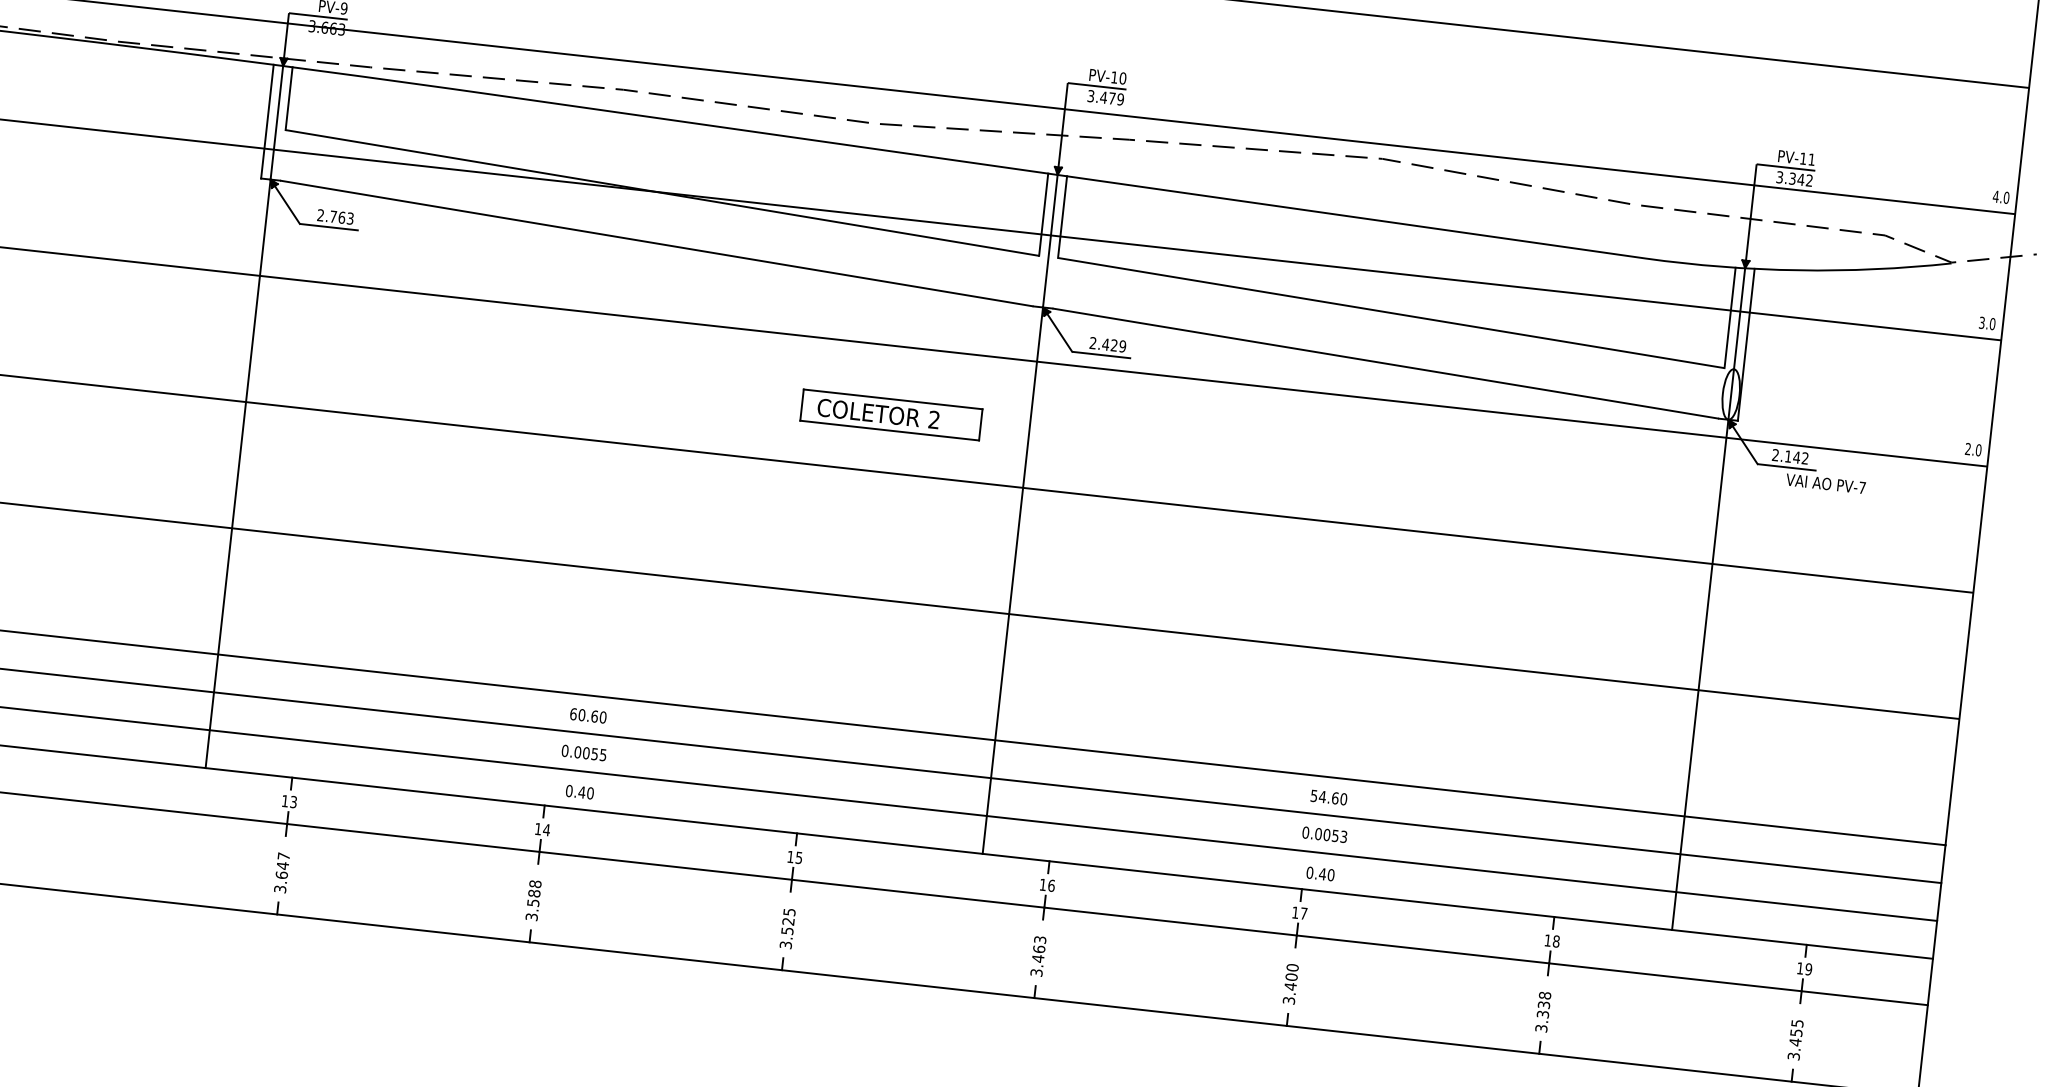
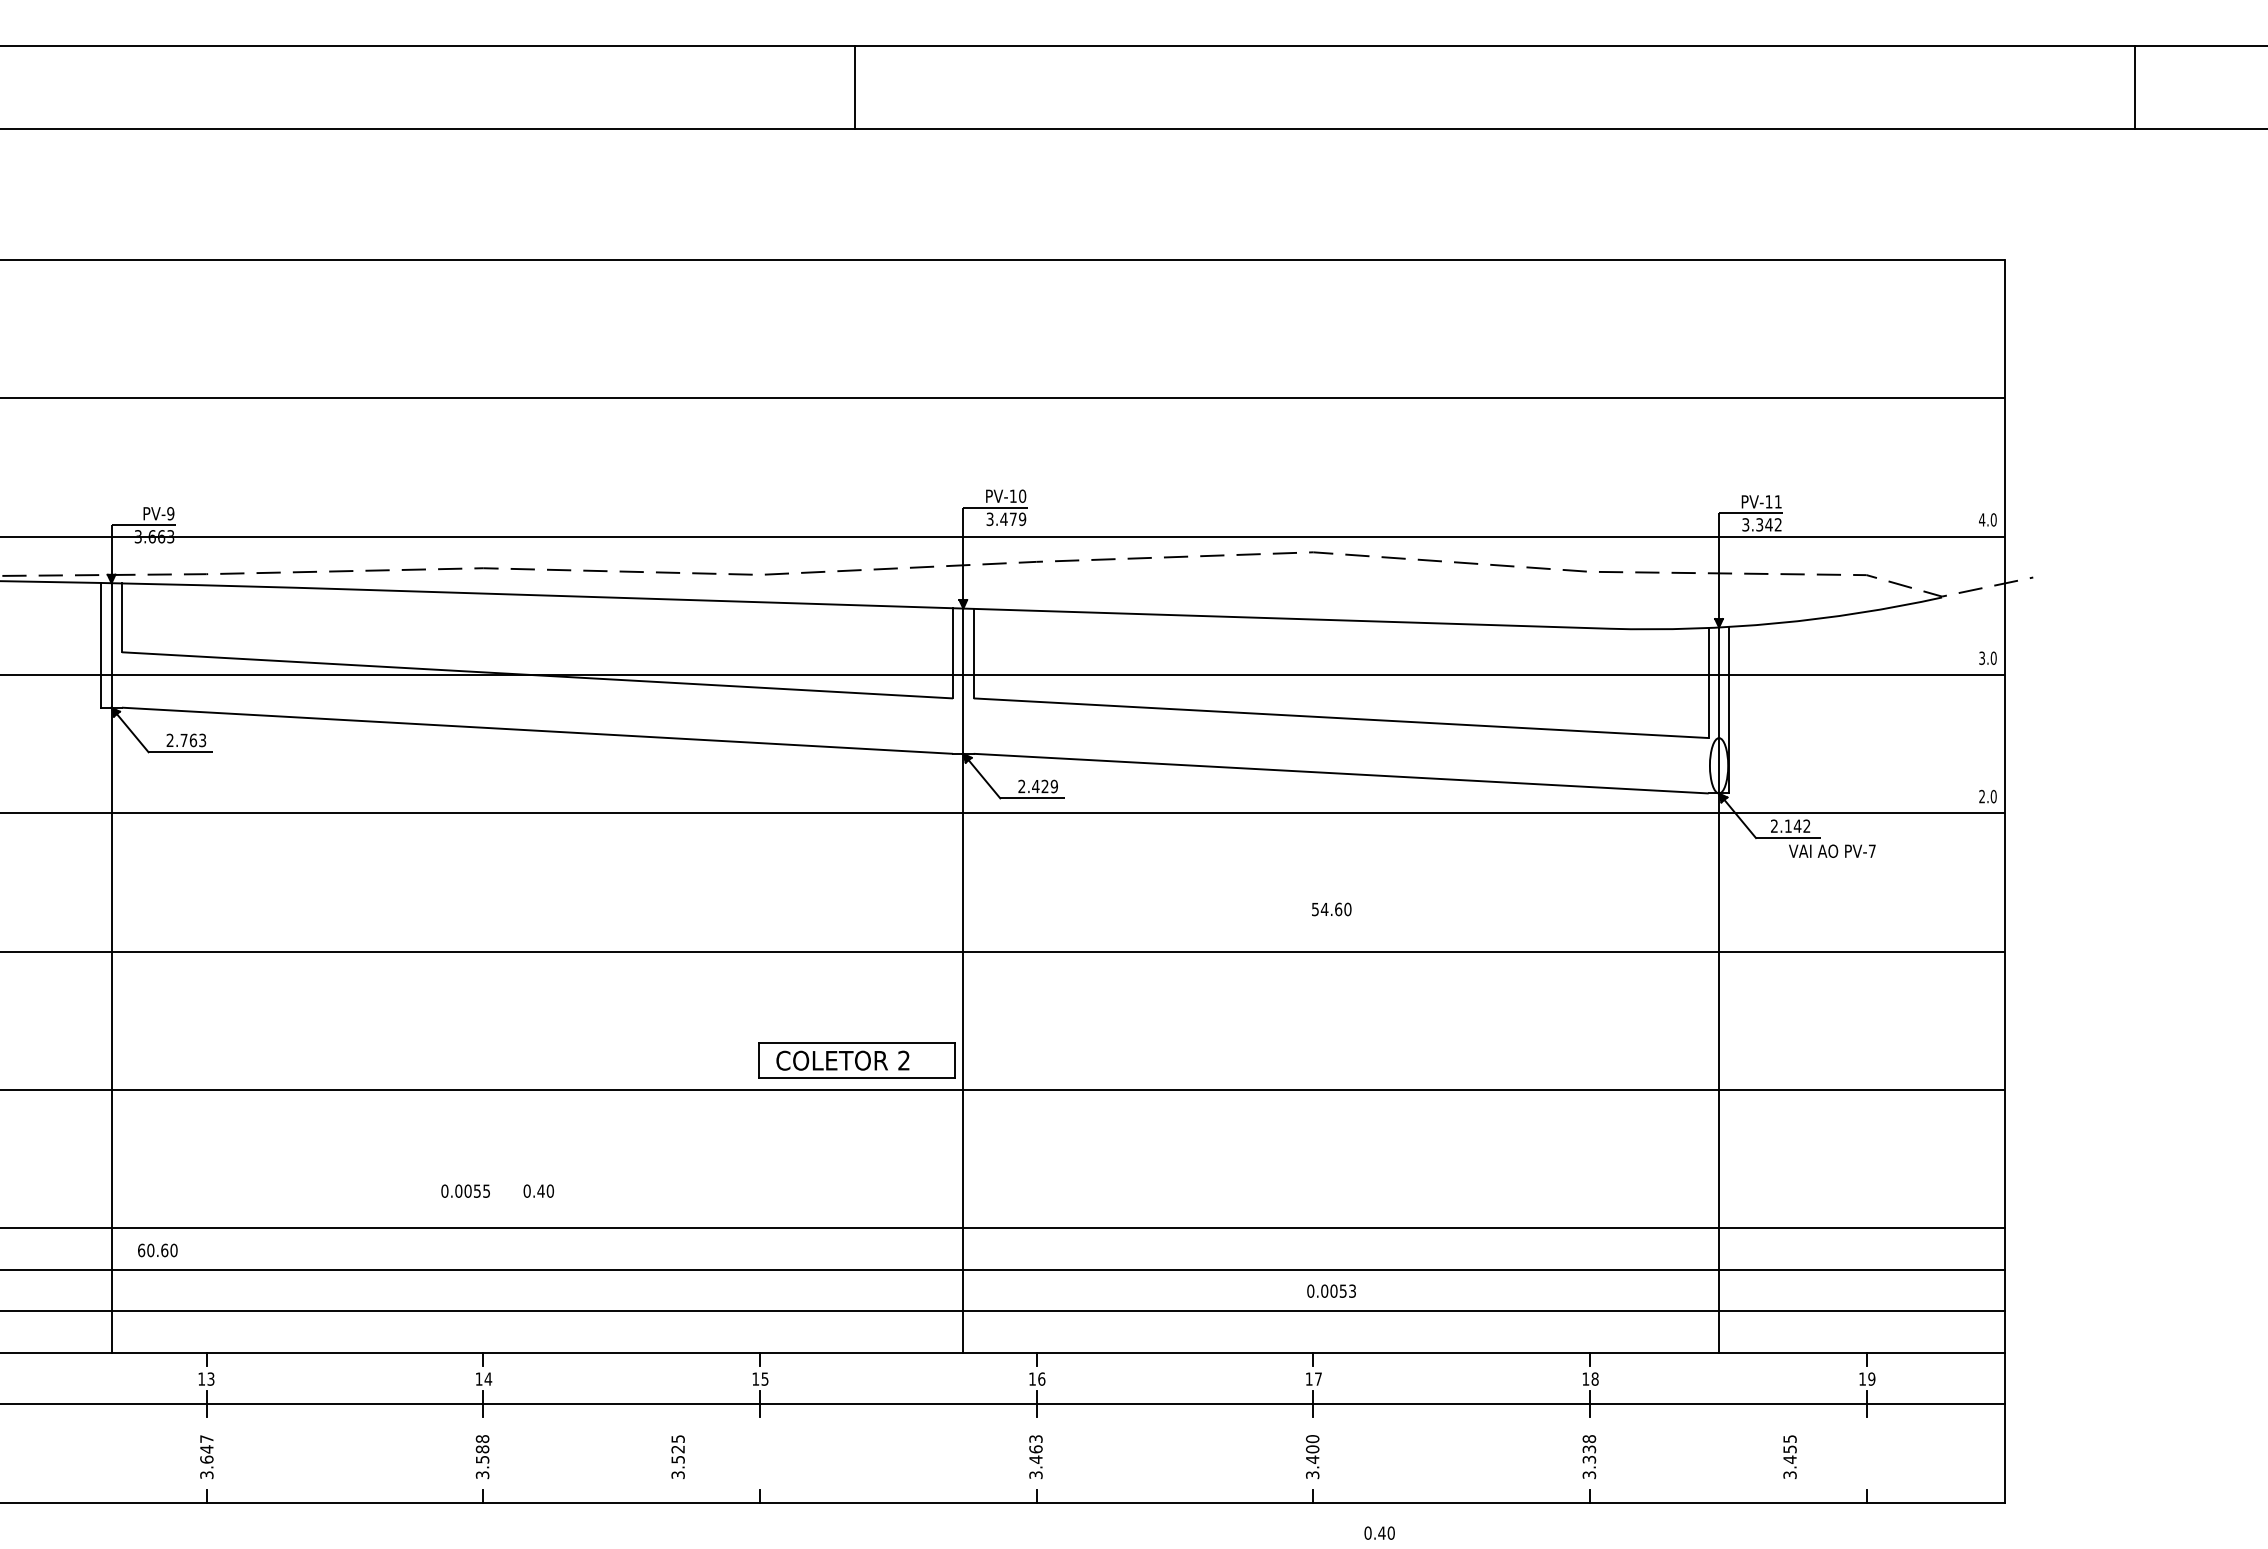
part: (890, 415) -> (856, 1060), moved
text: (588, 715) -> (157, 1250), moved
text: (584, 752) -> (465, 1190), moved
text: (579, 791) -> (538, 1190), moved
text: (1328, 797) -> (1331, 909), moved
text: (1320, 873) -> (1379, 1532), moved
text: (787, 928) -> (677, 1456), moved
text: (1795, 1039) -> (1789, 1456), moved

